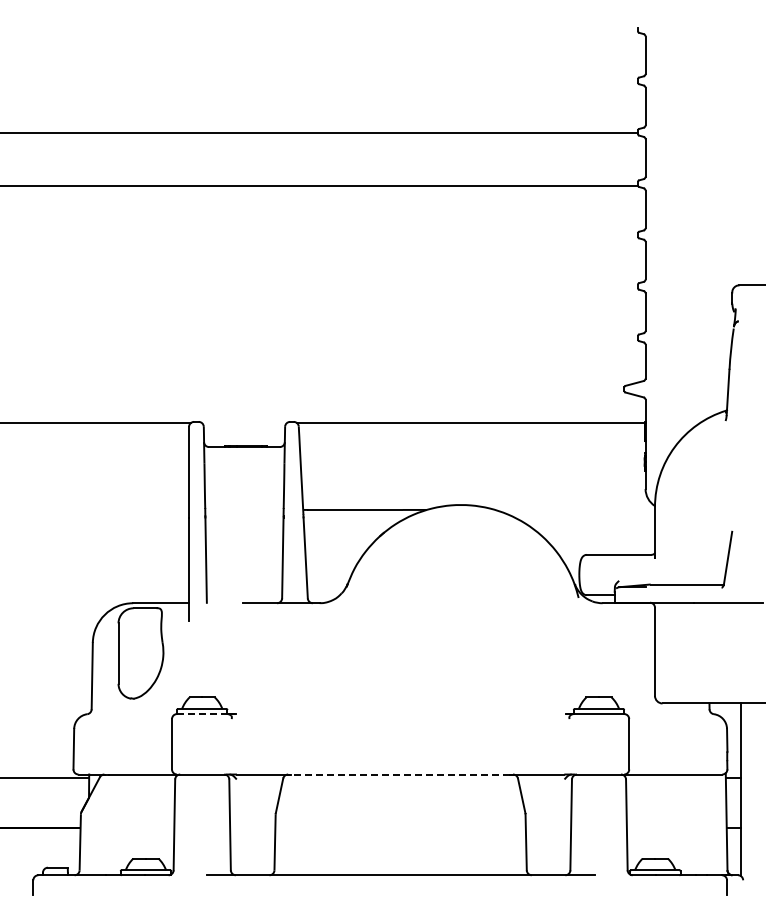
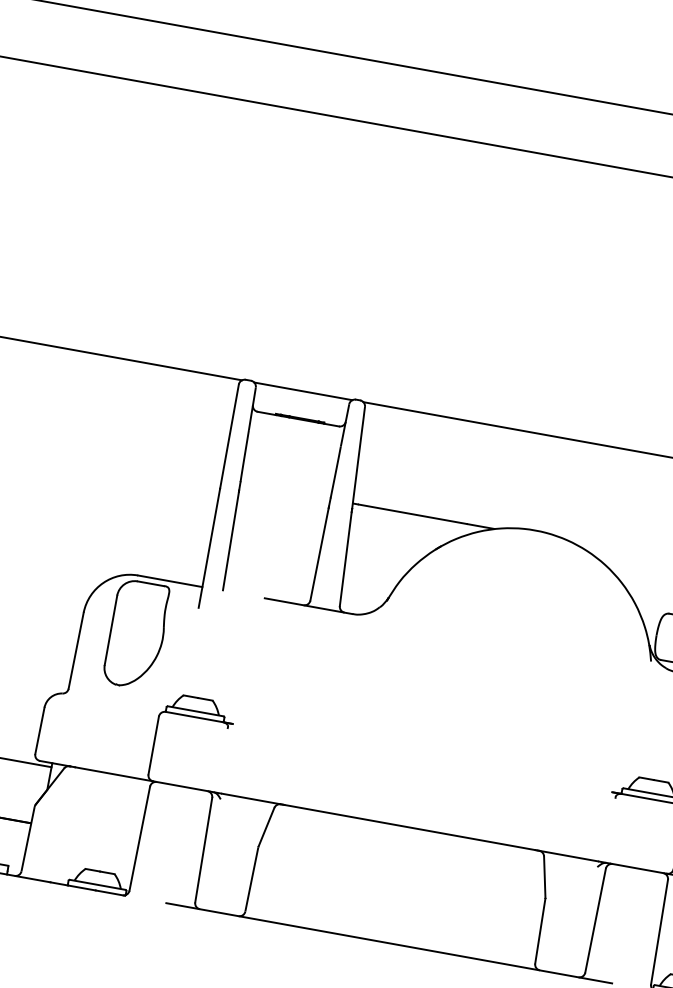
line: (244, 422) -> (303, 390), added
line: (202, 714) -> (194, 717), dashed -> solid
line: (399, 774) -> (408, 827), dashed -> solid

